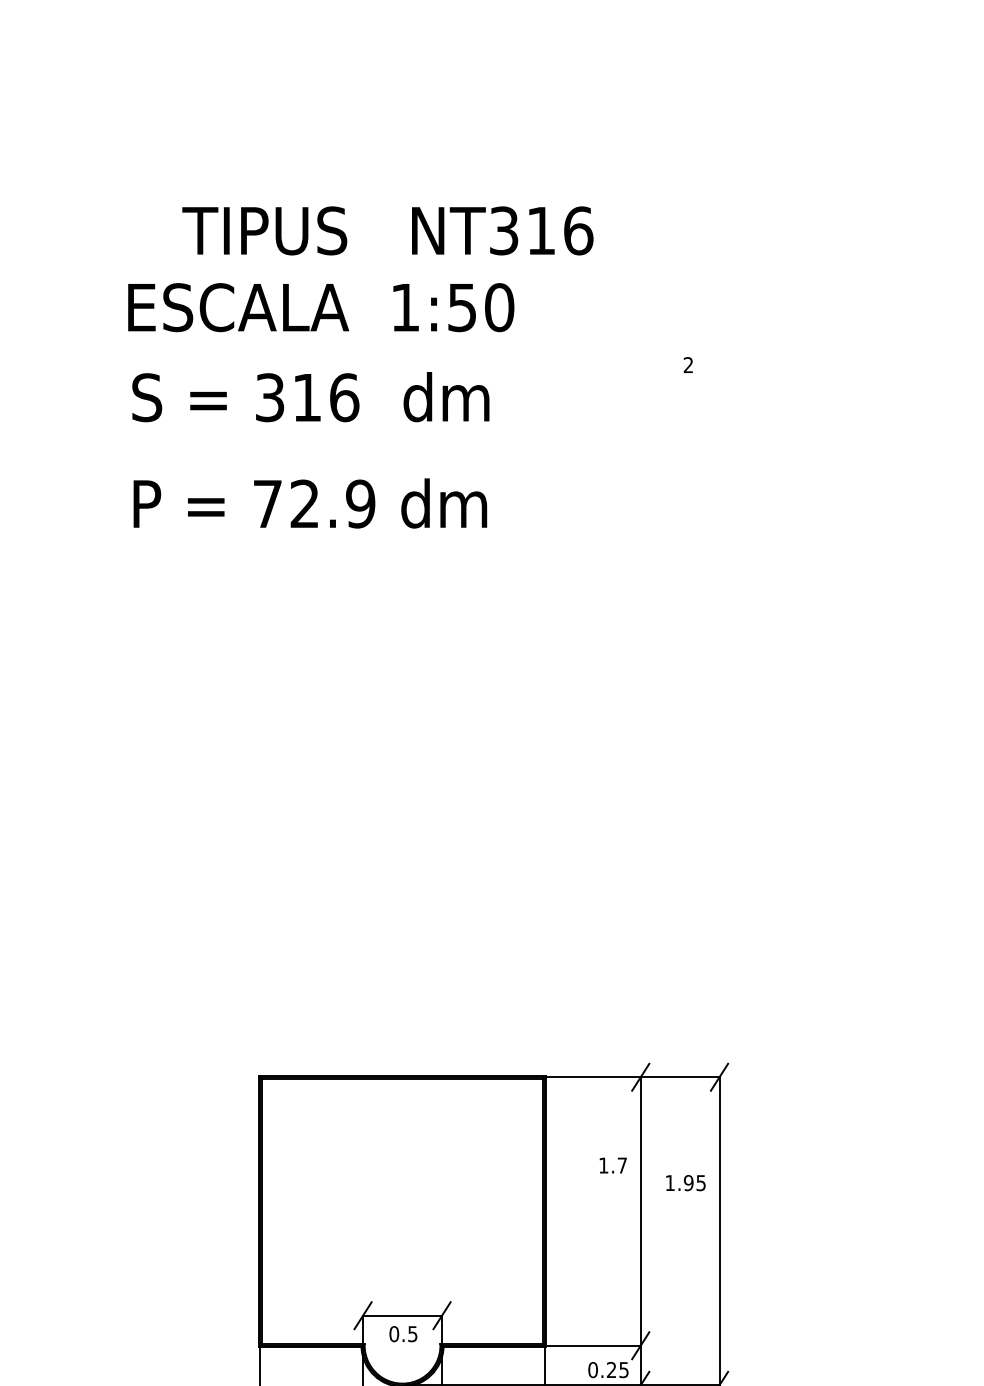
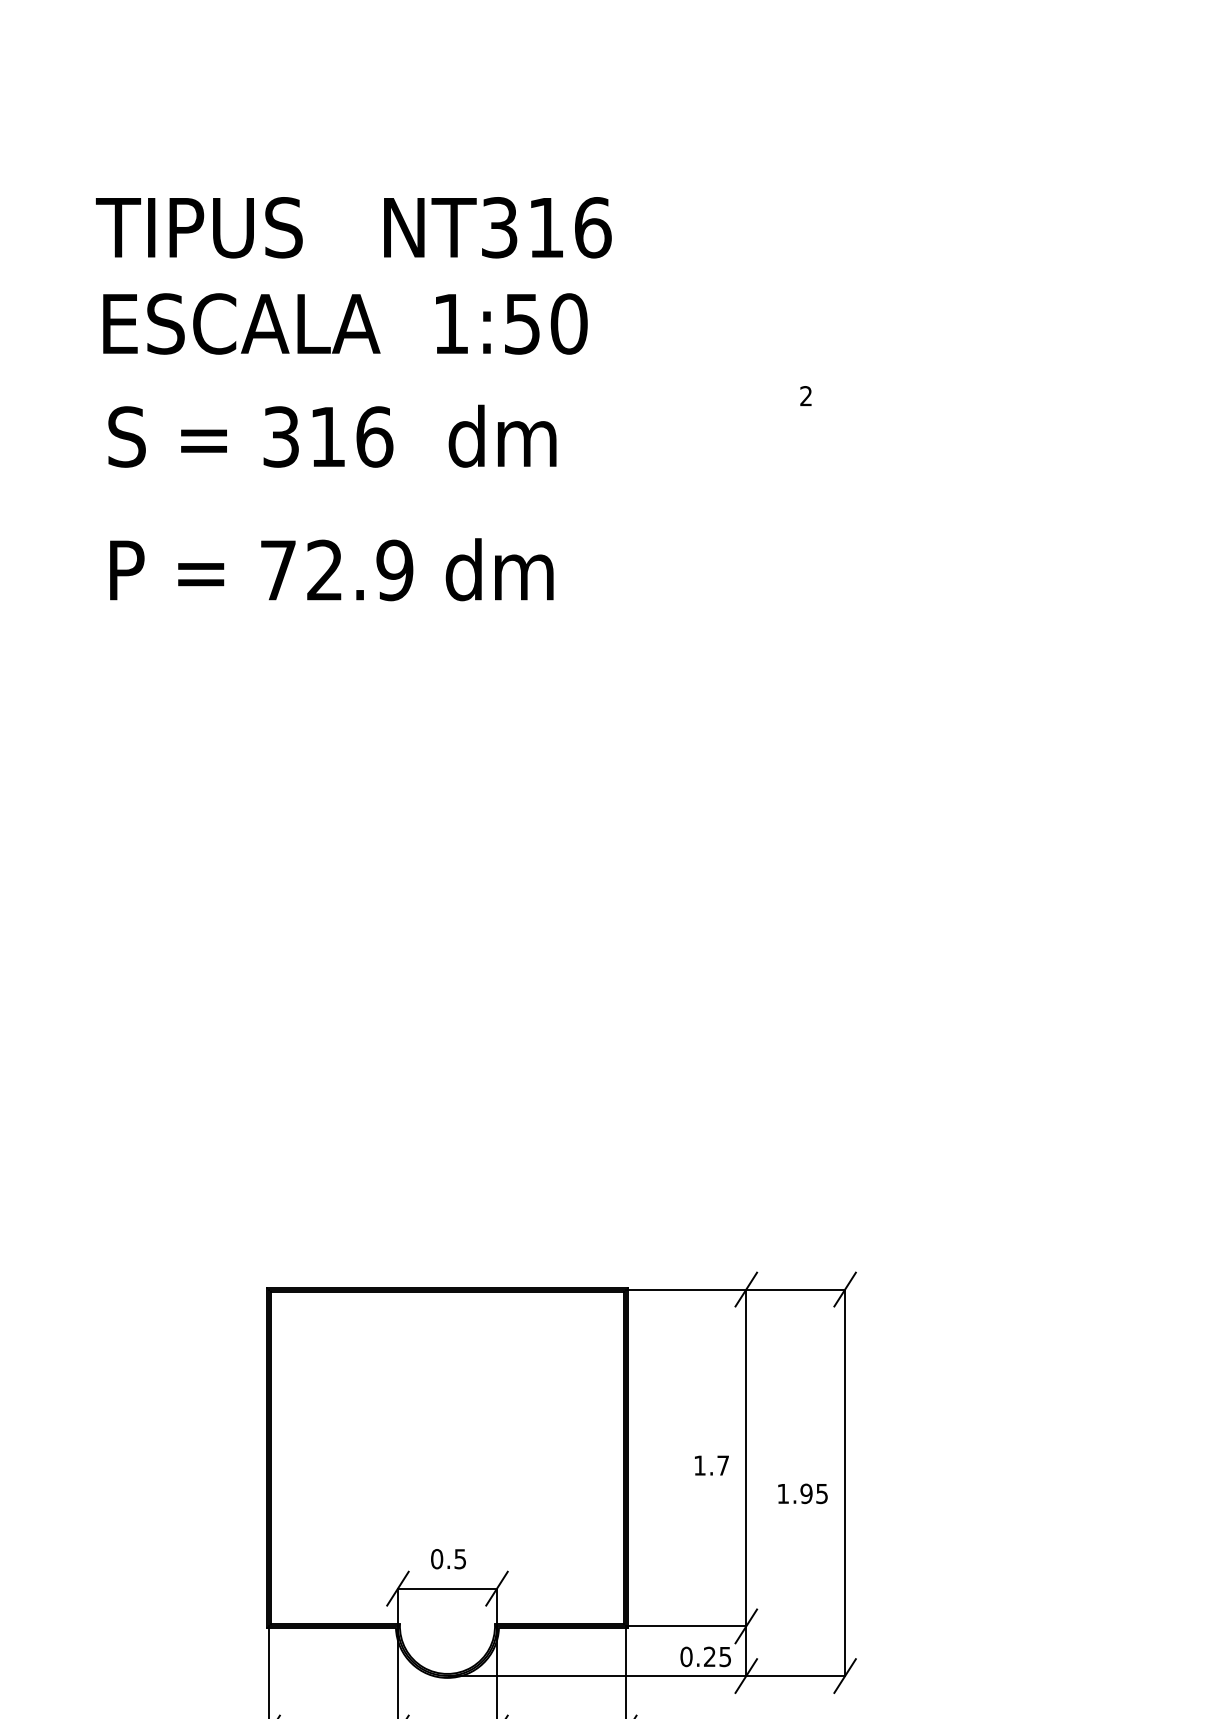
text: (387, 230) -> (353, 227), moved
text: (612, 1165) -> (710, 1465), moved
text: (685, 1183) -> (802, 1494), moved
text: (403, 1334) -> (448, 1559), moved

